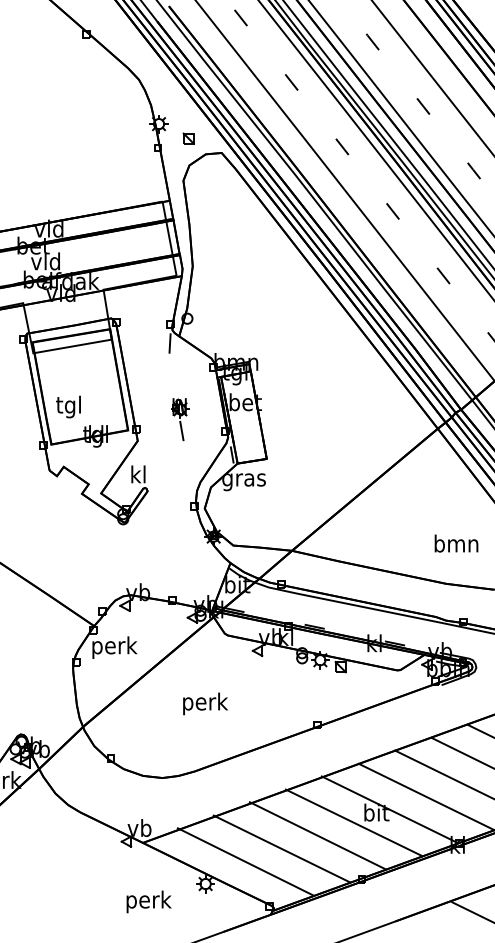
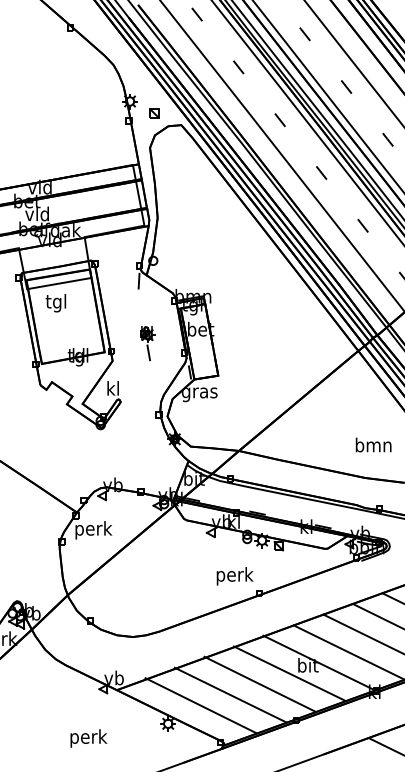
text: (67, 407) -> (55, 303), moved
text: (204, 704) -> (234, 576), moved
text: (148, 901) -> (88, 738), moved

